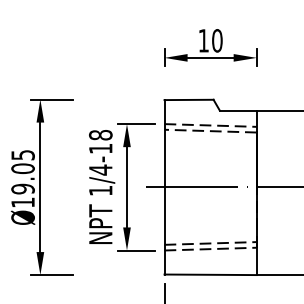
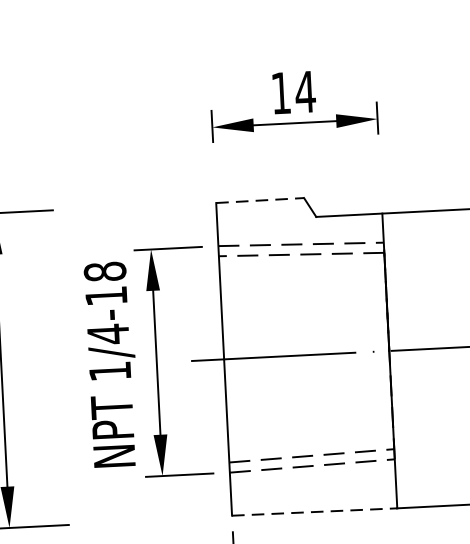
text: (216, 40) -> (303, 91), 10 -> 14
line: (189, 99) -> (260, 199), solid -> dashed
line: (211, 274) -> (316, 511), solid -> dashed

